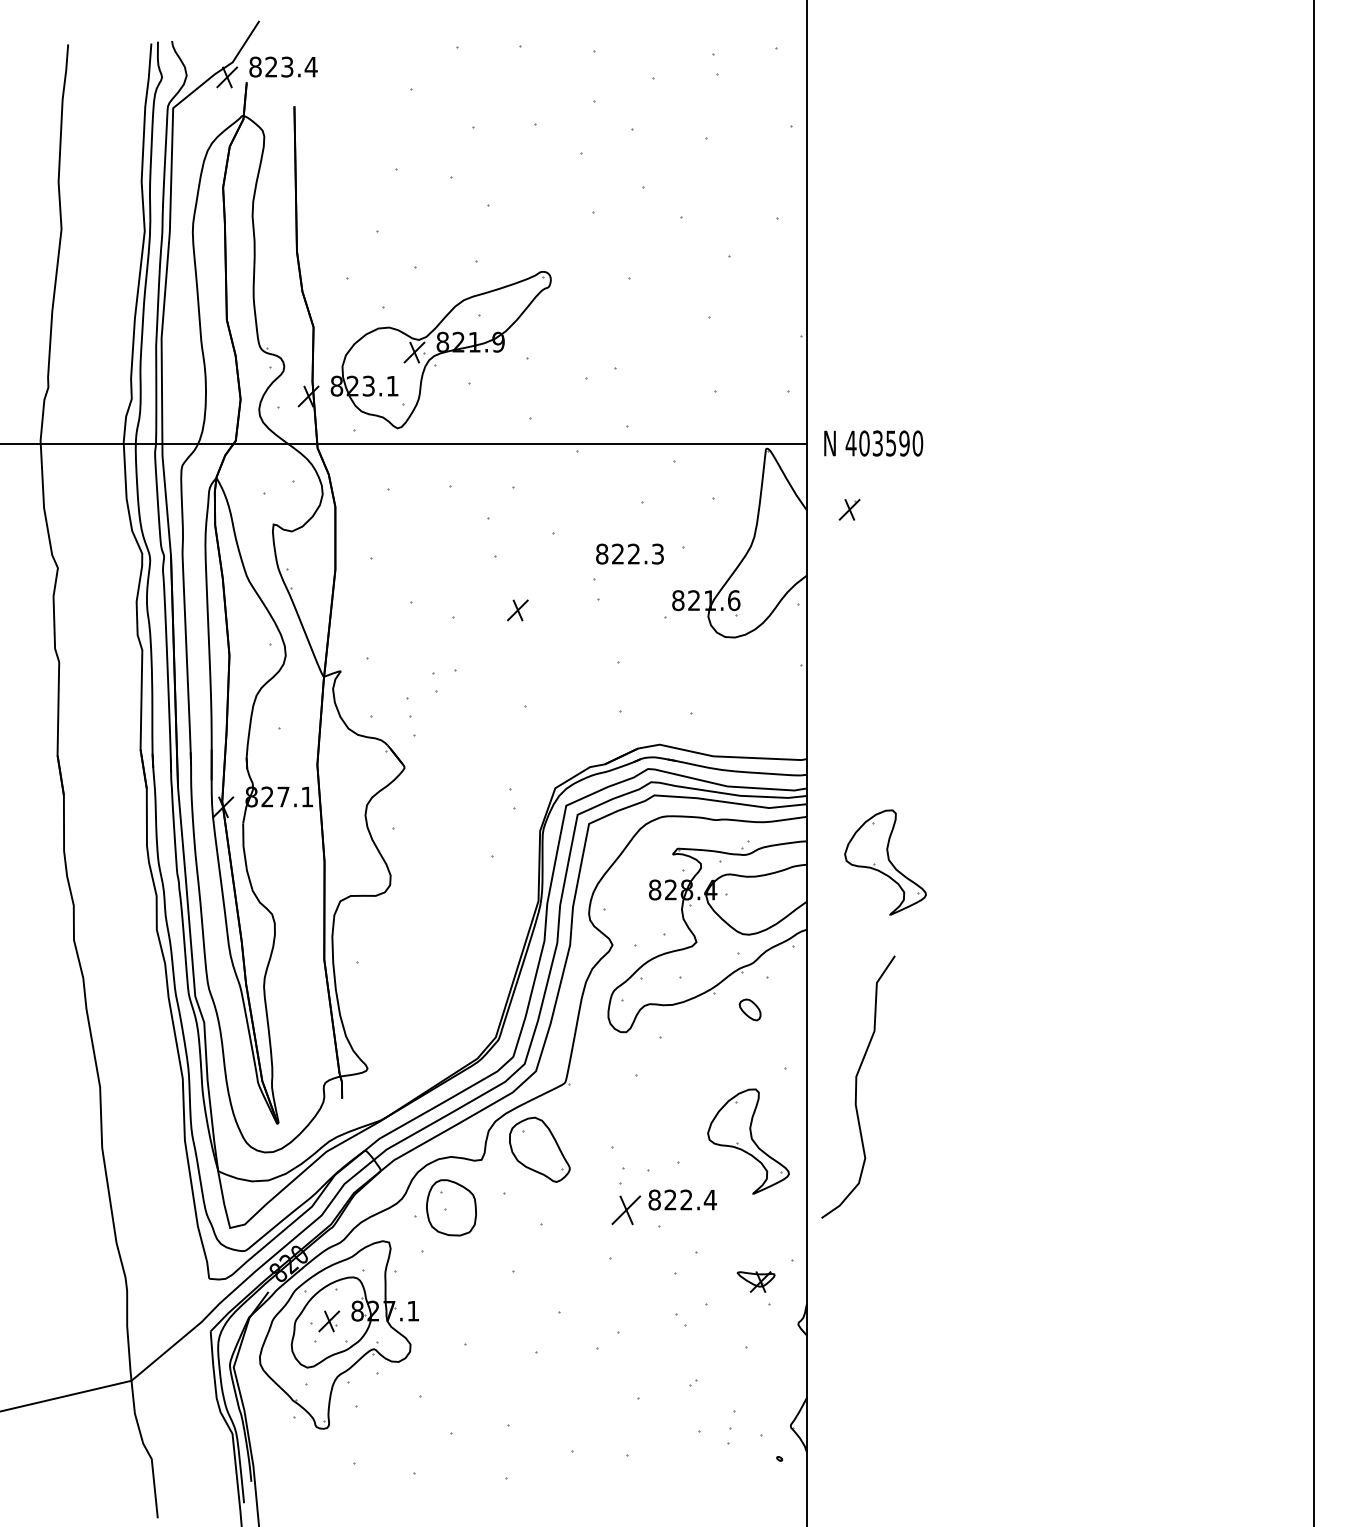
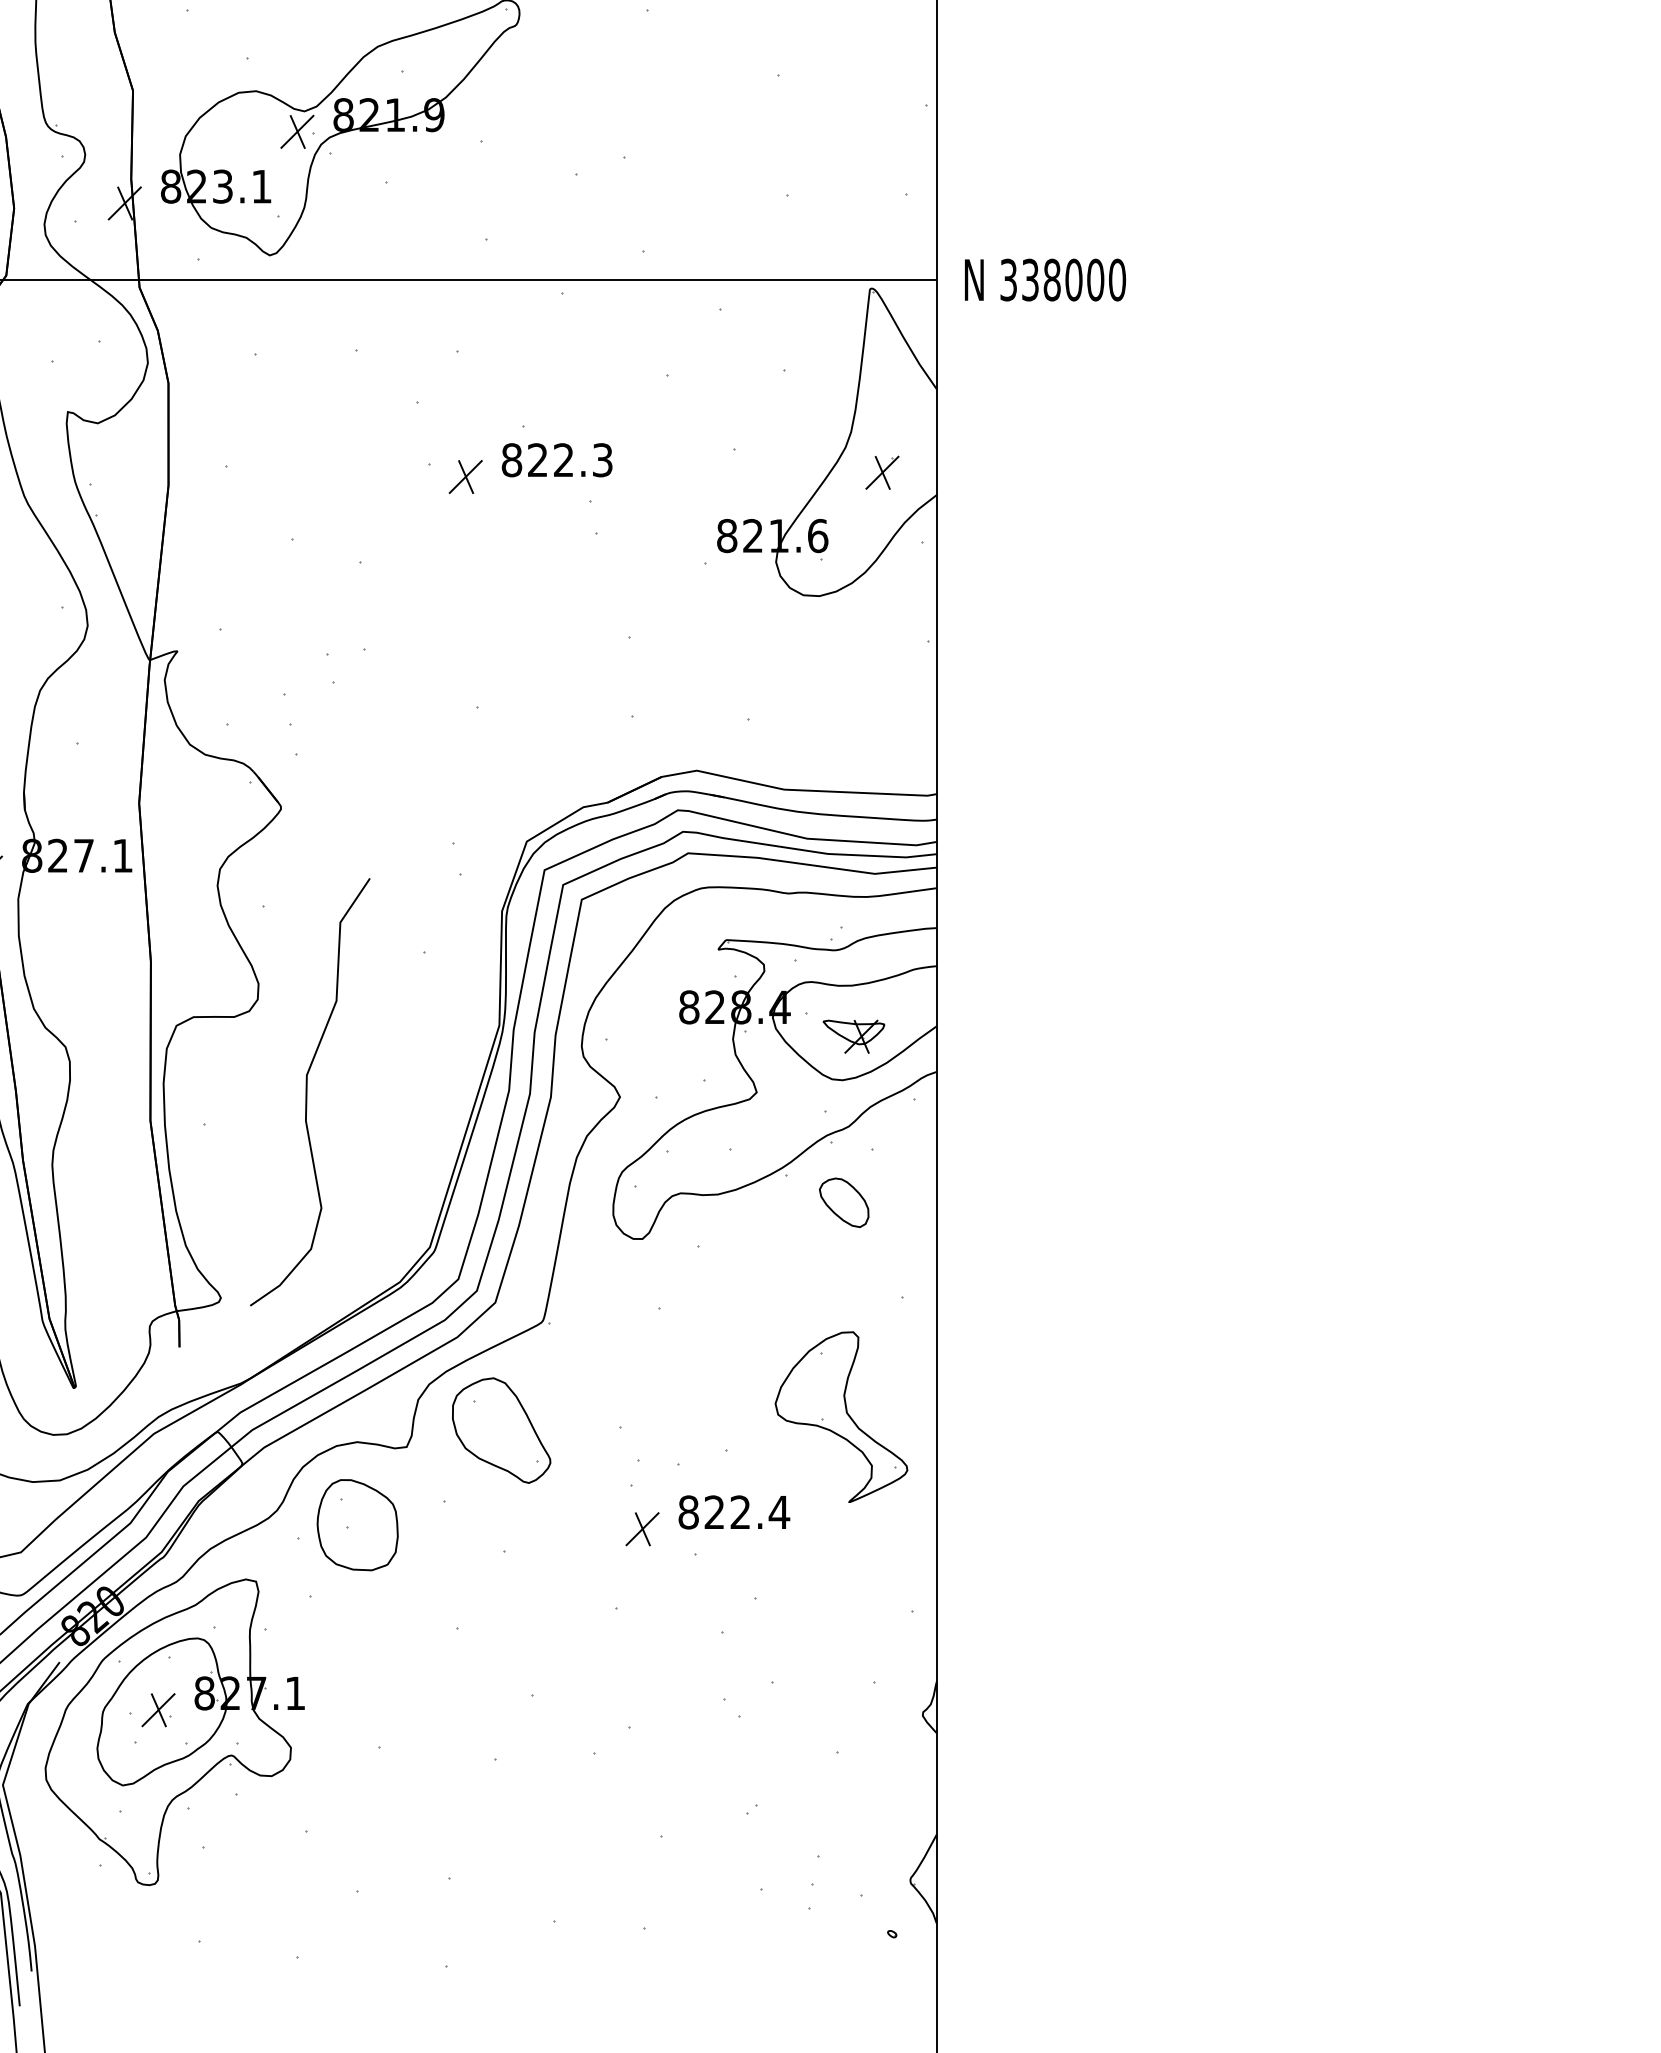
text: (877, 443) -> (1051, 280), 403590 -> 338000
part: (849, 509) -> (882, 472), moved
text: (629, 553) -> (556, 459), moved
part: (517, 610) -> (465, 477), moved
part: (885, 862) -> (1064, 962), removed
part: (749, 1009) -> (843, 1202), size x1.43
curve: (856, 1086) -> (307, 1091), moved
part: (626, 1210) -> (642, 1529), size x0.71
part: (755, 1281) -> (852, 1035), moved

